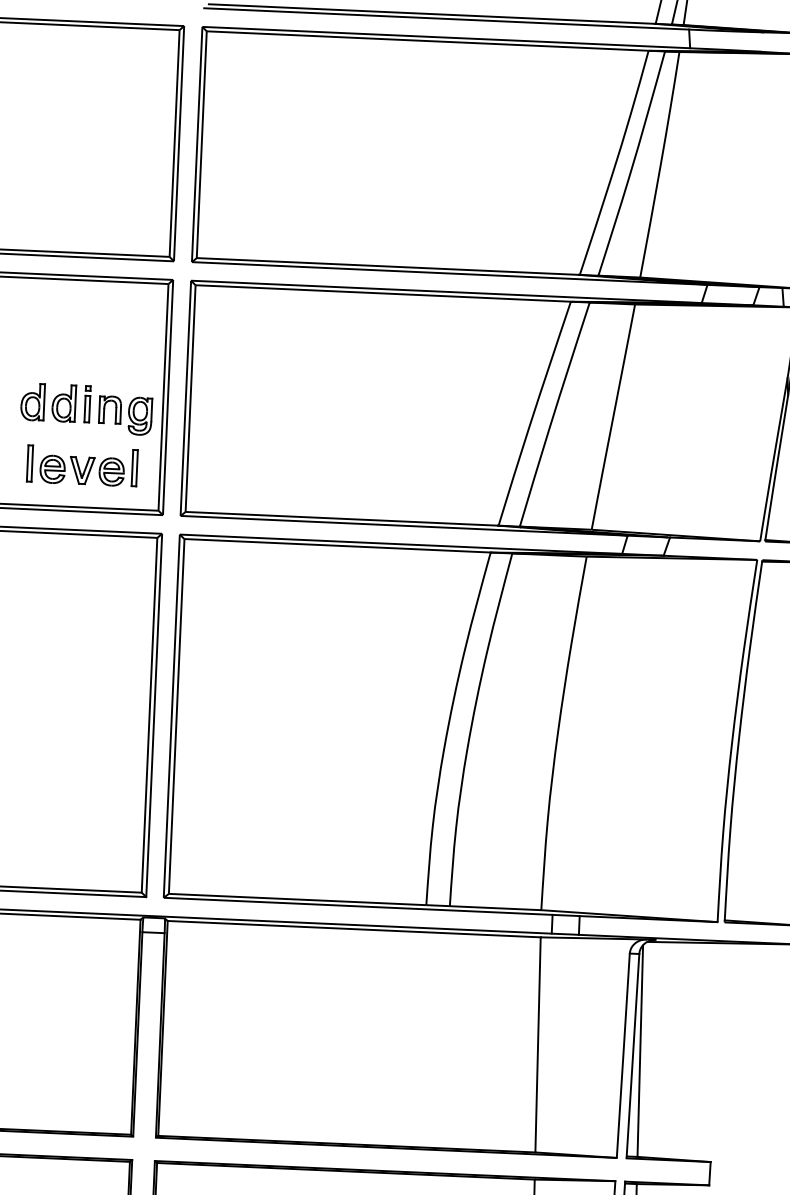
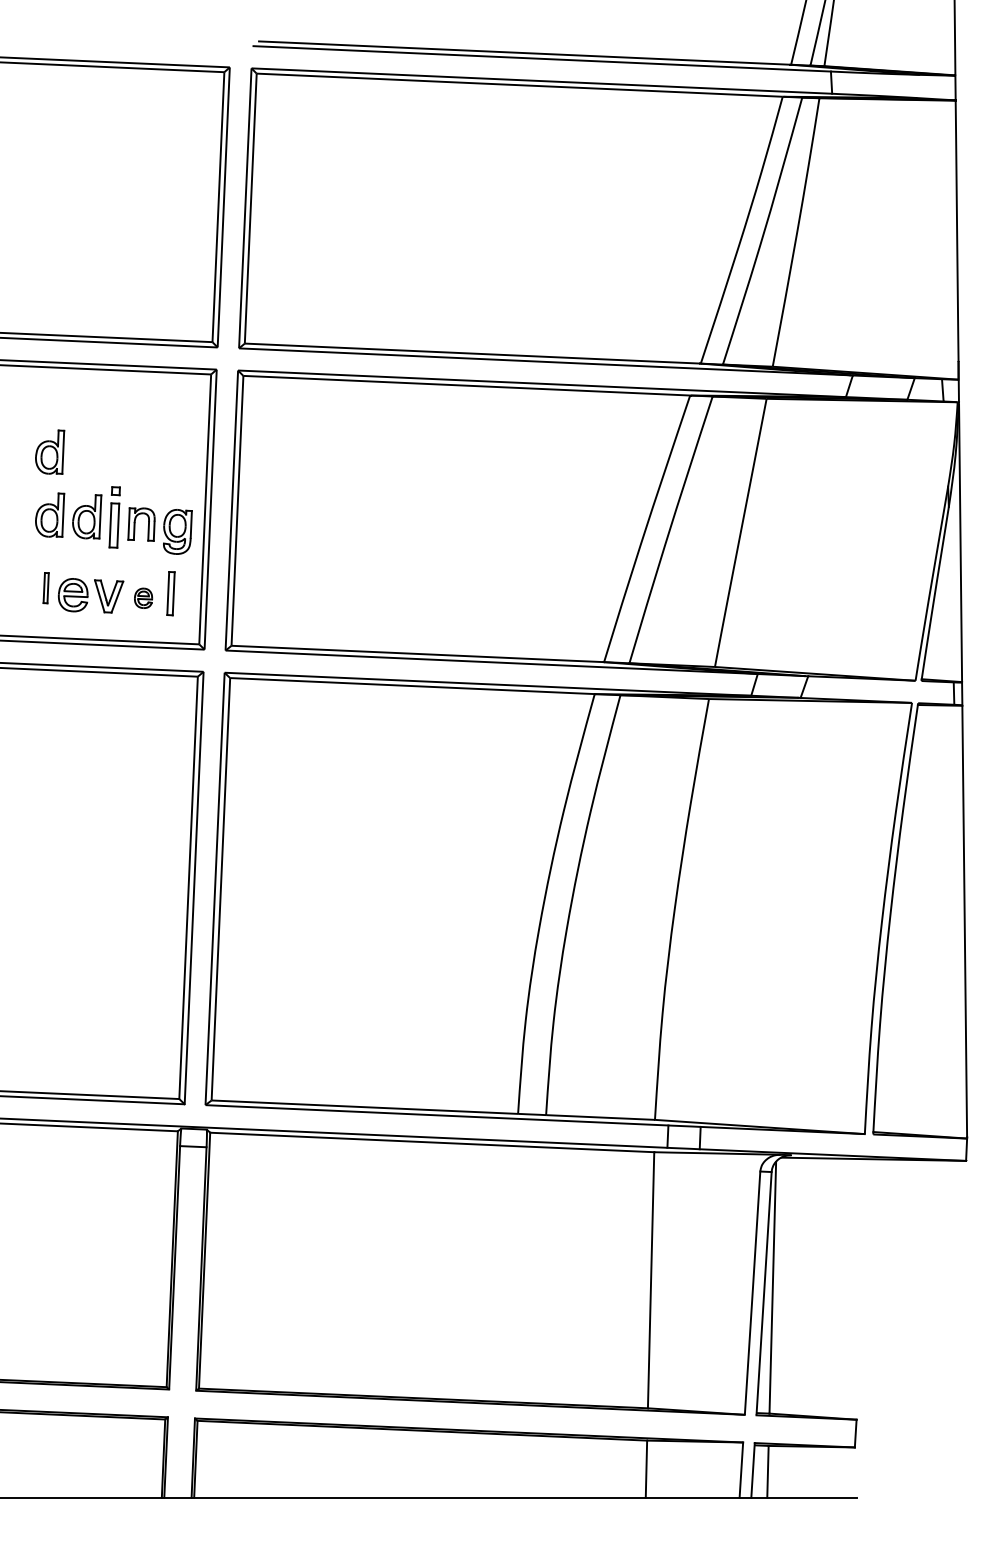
part: (33, 348) -> (50, 451), added
part: (87, 404) -> (114, 517), size x1.4
part: (29, 462) -> (45, 587), size x0.7
part: (111, 472) -> (143, 598), size x0.6

